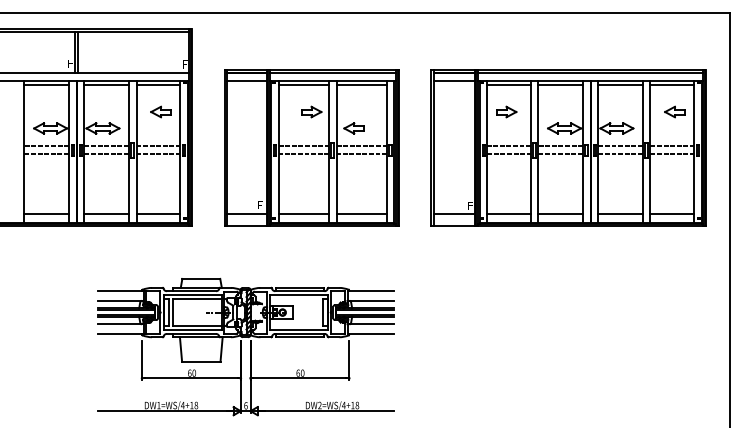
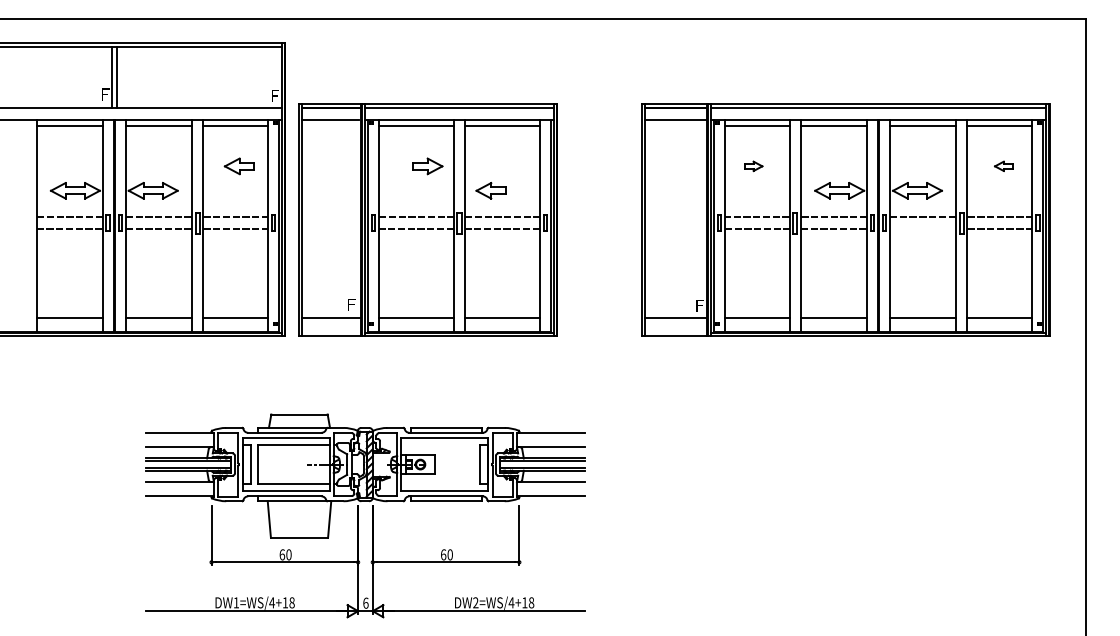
part: (506, 111) -> (753, 165), size x0.6
part: (674, 111) -> (1003, 165), size x0.6
part: (311, 147) -> (427, 219), moved
line: (620, 154) -> (922, 229), removed

